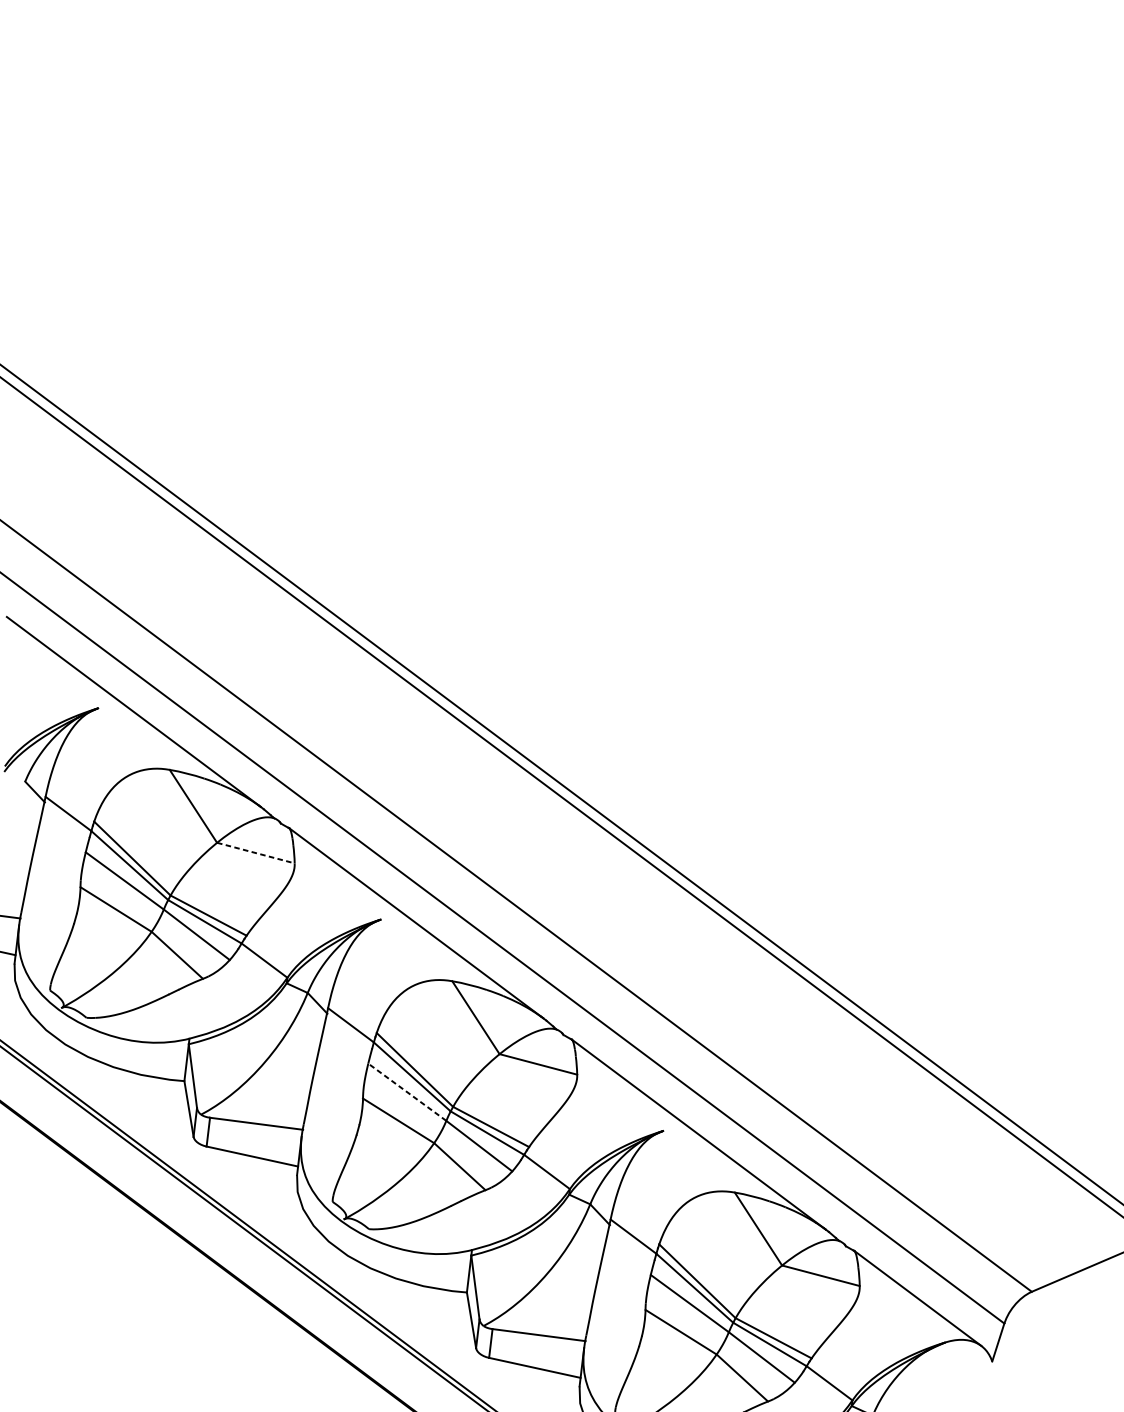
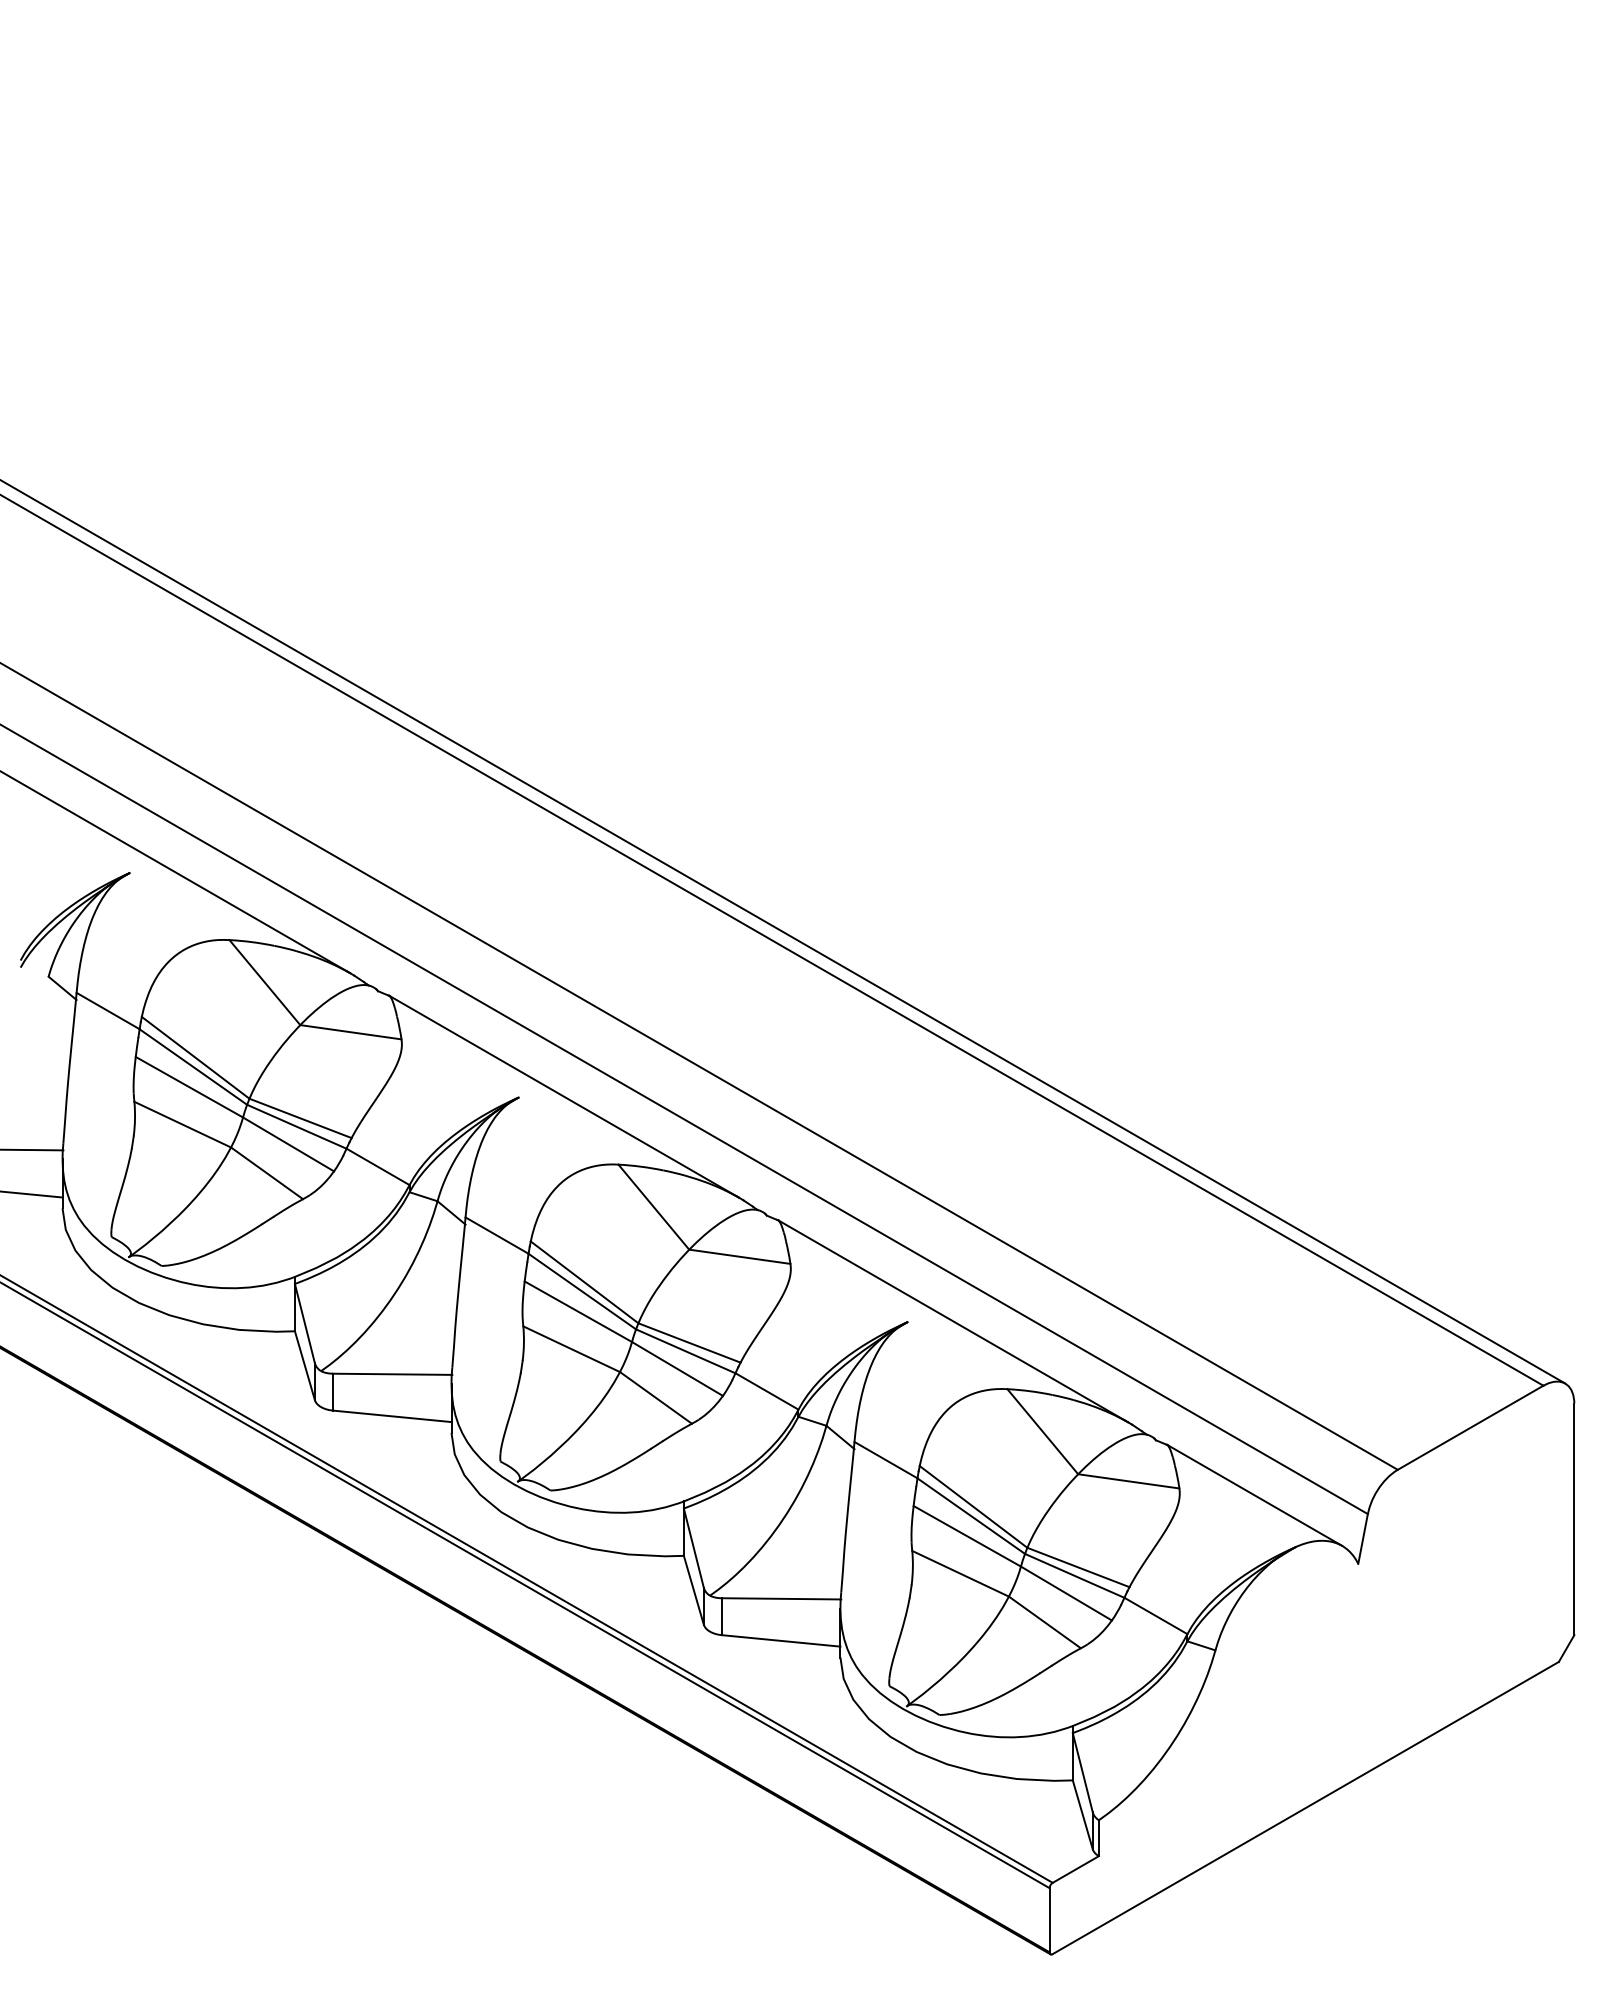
line: (256, 853) -> (351, 1032), dashed -> solid
line: (407, 1092) -> (578, 1311), dashed -> solid

